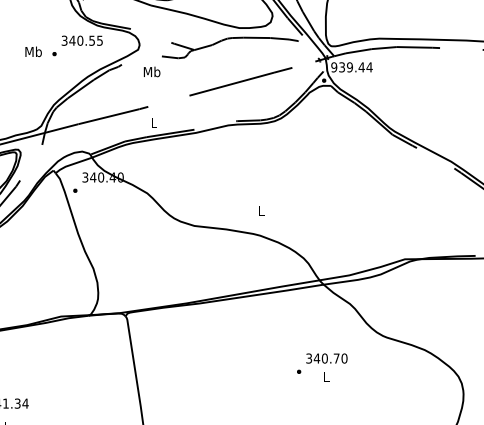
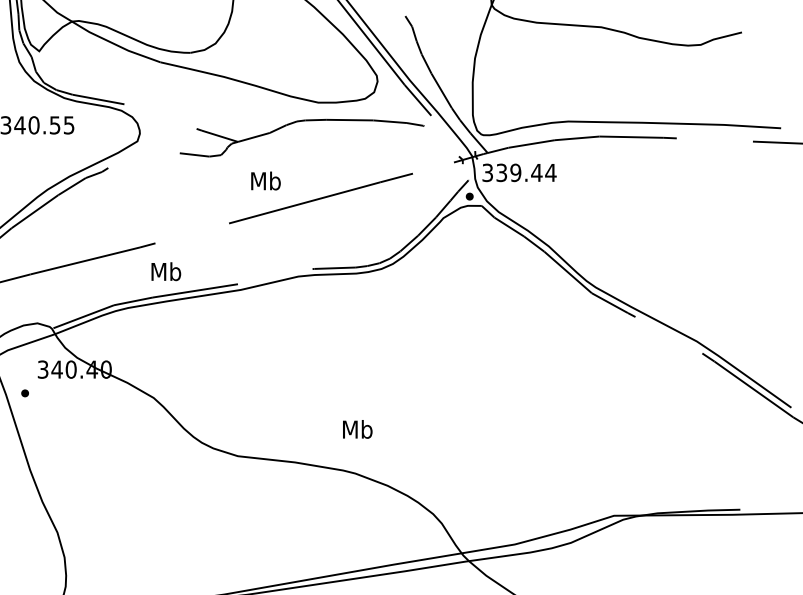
text: (334, 67) -> (488, 173), 939.44 -> 339.44
text: (151, 71) -> (264, 180), moved
text: (154, 122) -> (166, 271), L -> Mb
text: (261, 210) -> (357, 428), L -> Mb

